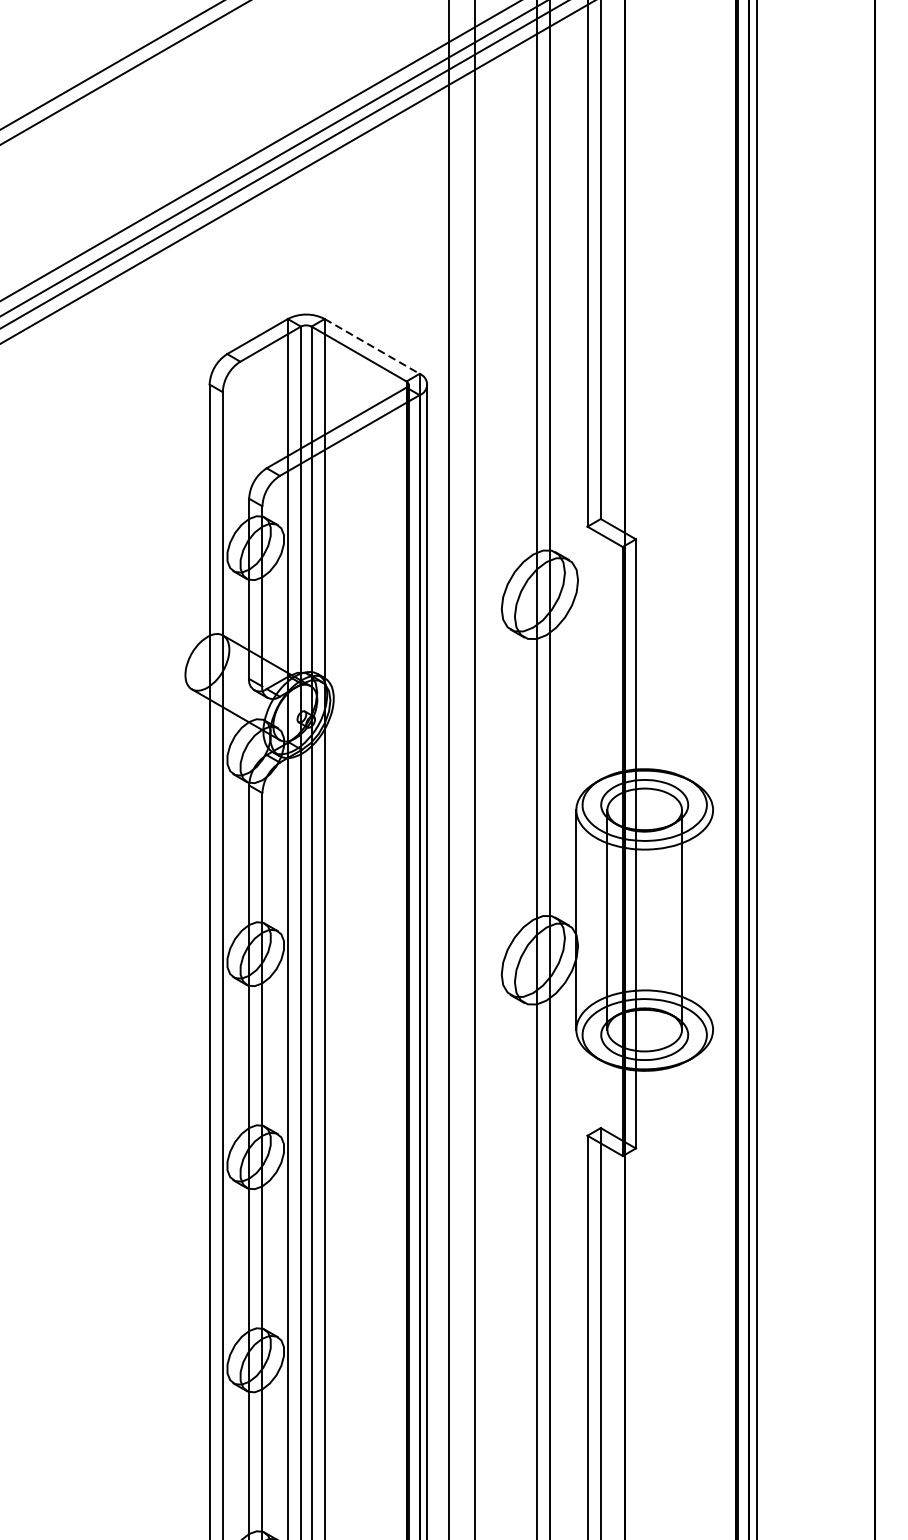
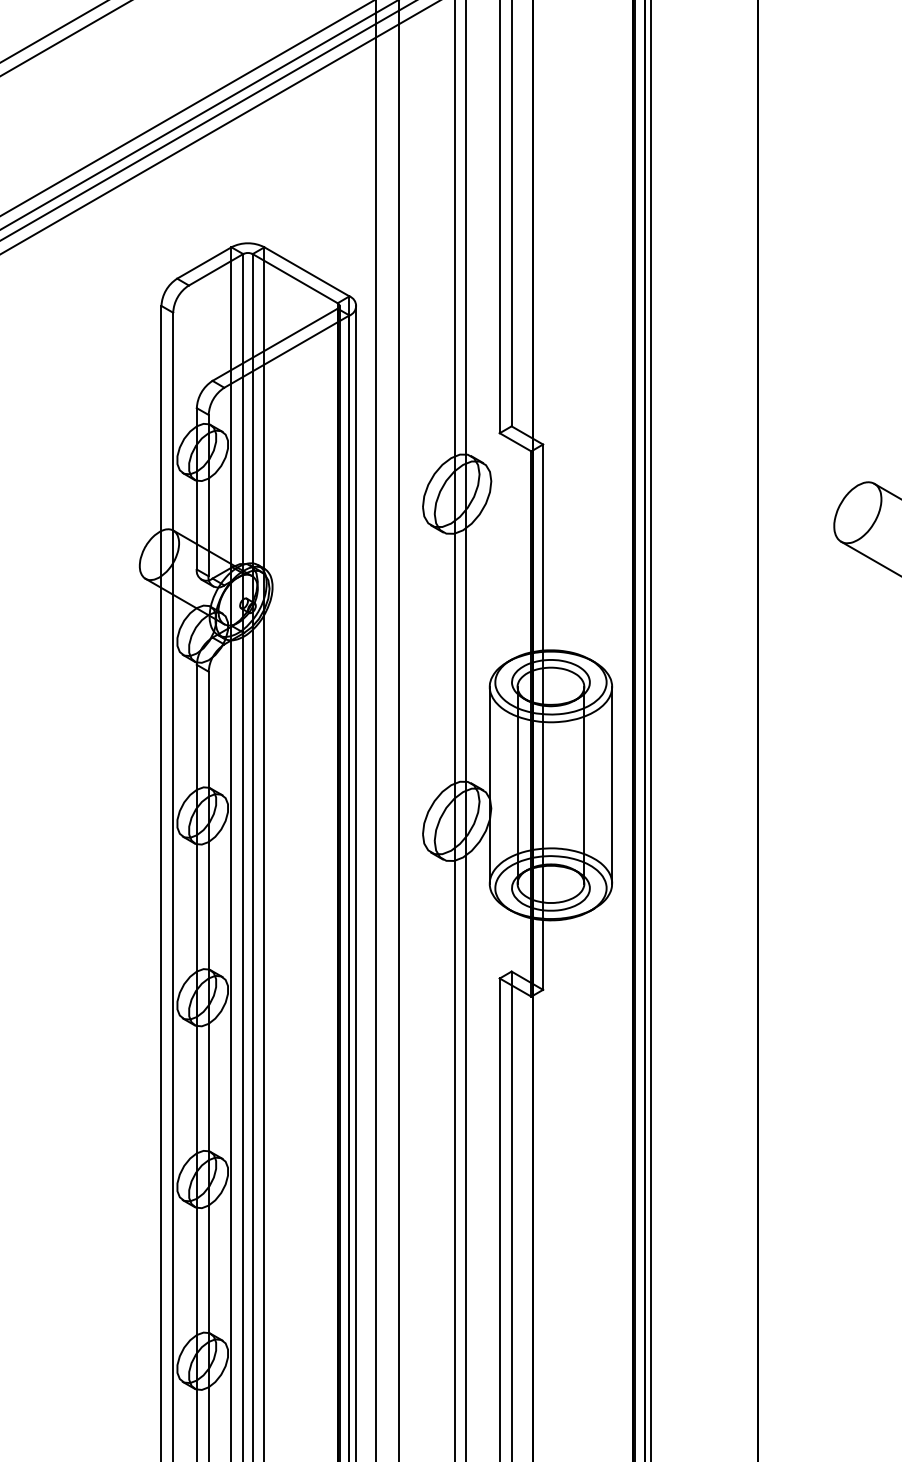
line: (372, 347) -> (307, 272), dashed -> solid
line: (713, 919) -> (612, 784), added

